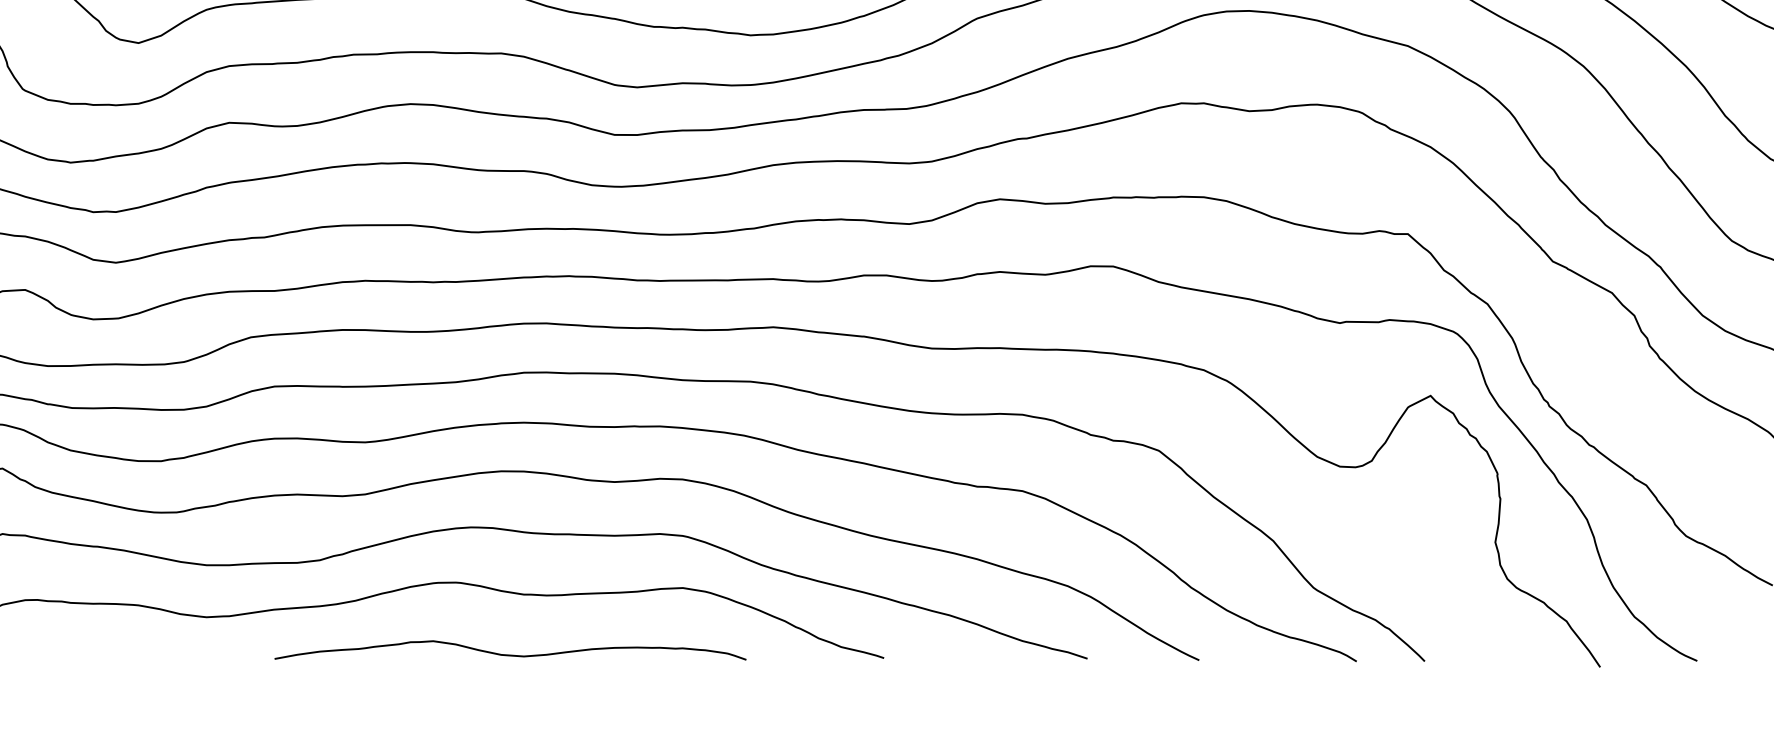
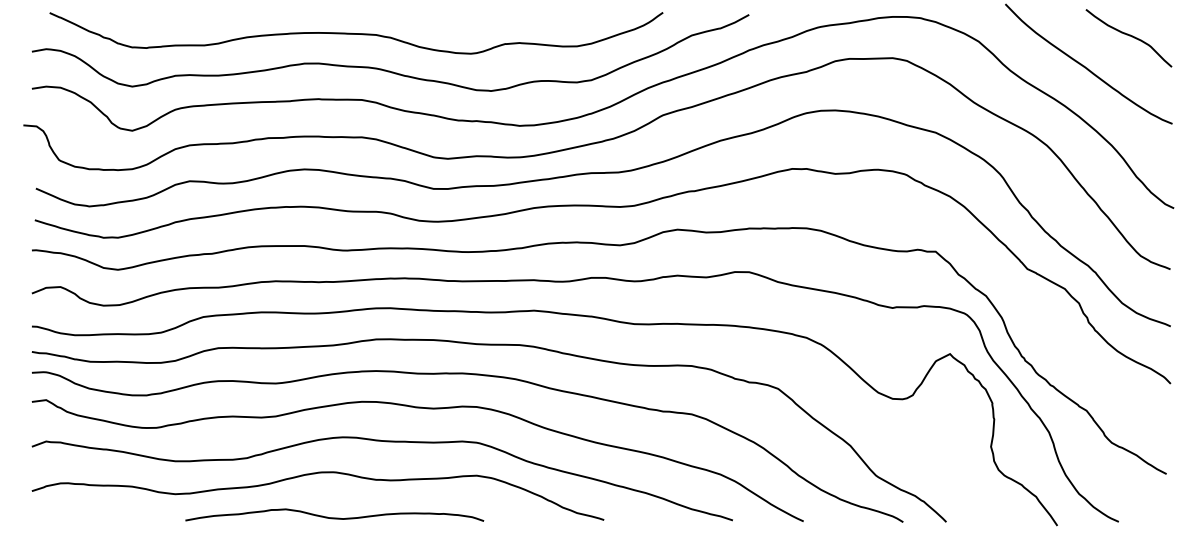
curve: (510, 654) -> (334, 517), moved

